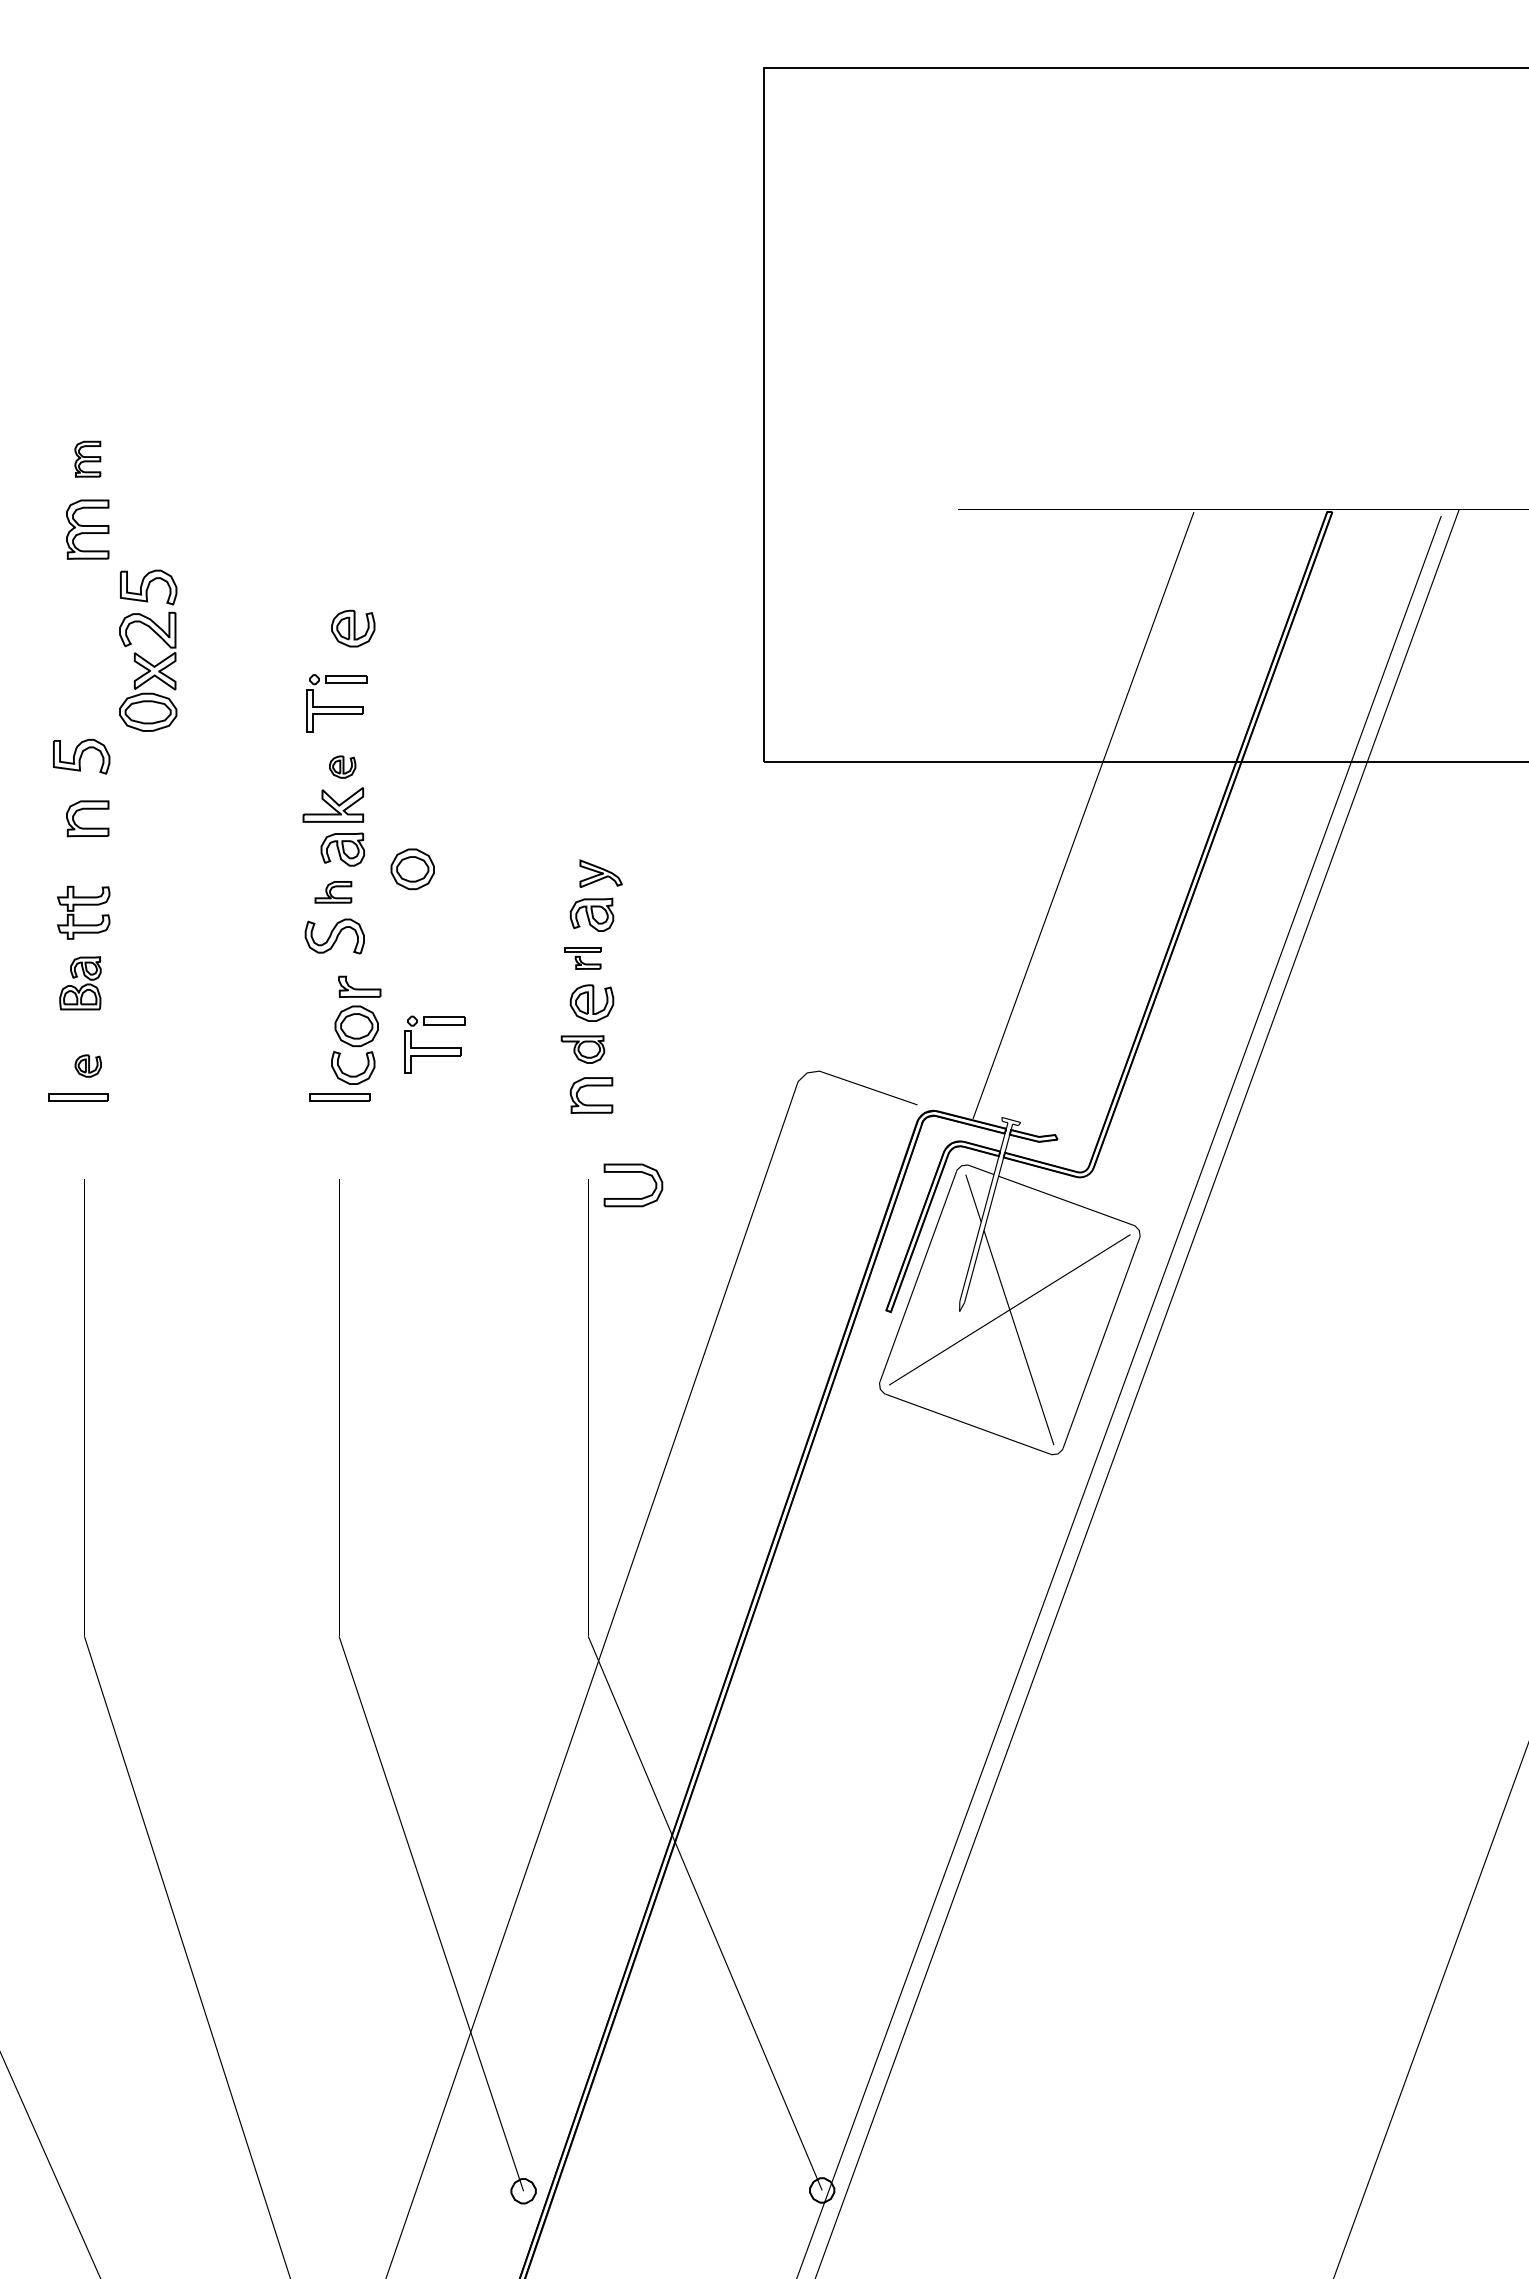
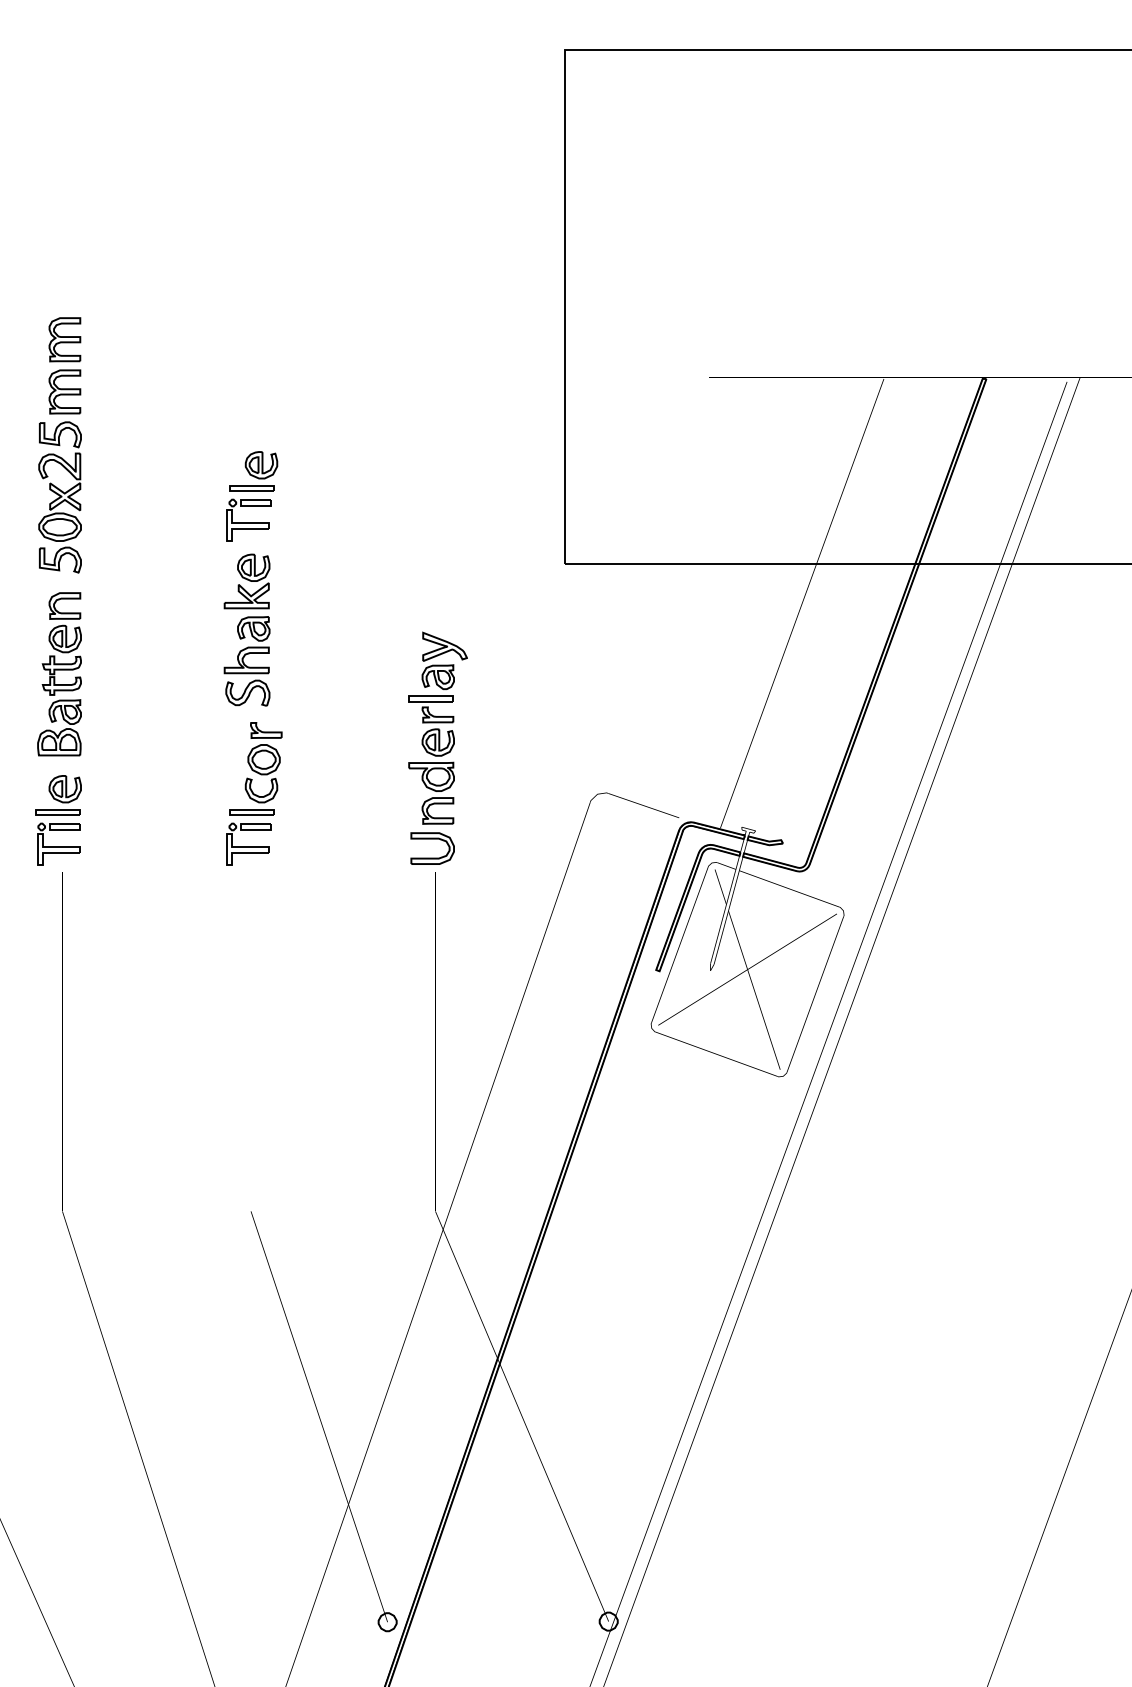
part: (87, 459) -> (64, 340), size x1.67
part: (144, 658) -> (57, 487), moved
part: (339, 659) -> (251, 488), added
part: (342, 766) -> (253, 567), size x1.67
part: (88, 863) -> (65, 639), added
part: (412, 869) -> (305, 643), removed
part: (600, 873) -> (444, 646), size x1.43
part: (333, 892) -> (246, 660), size x1.67
part: (582, 958) -> (431, 709), size x1.67
part: (80, 983) -> (59, 727), size x1.43
part: (434, 1044) -> (249, 844), moved
part: (582, 1049) -> (431, 776), size x1.43
part: (88, 1065) -> (65, 788), size x1.67
part: (79, 1140) -> (58, 844), added
part: (633, 1172) -> (432, 839), moved

